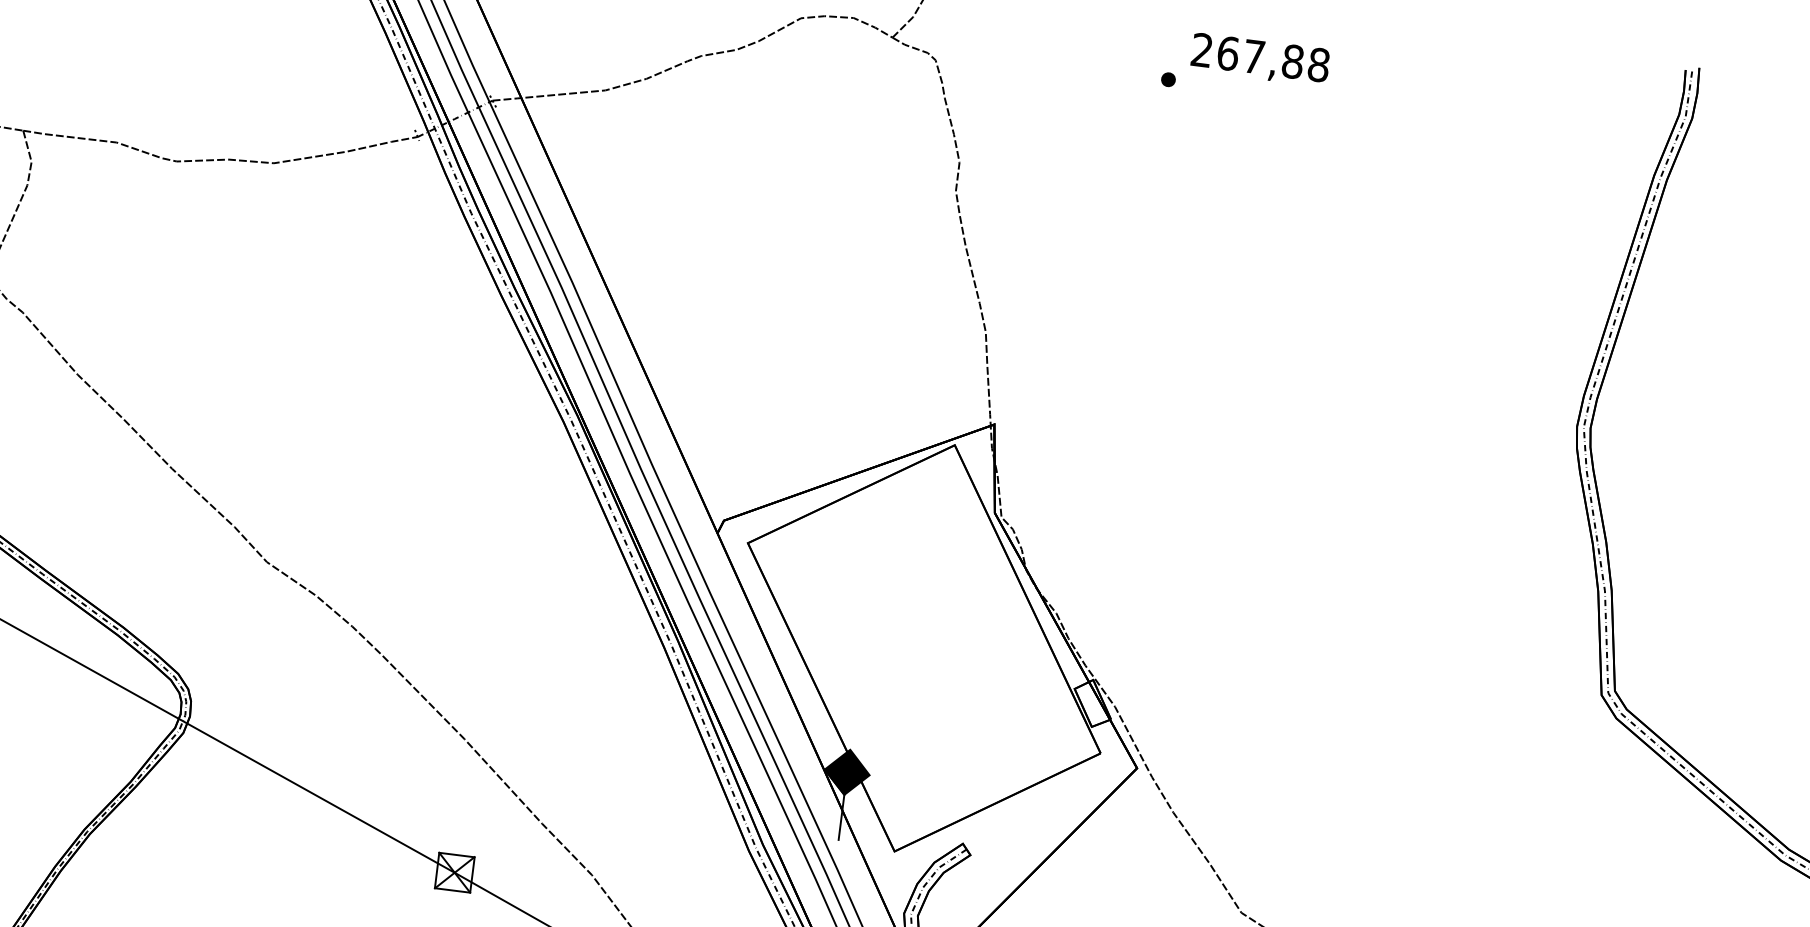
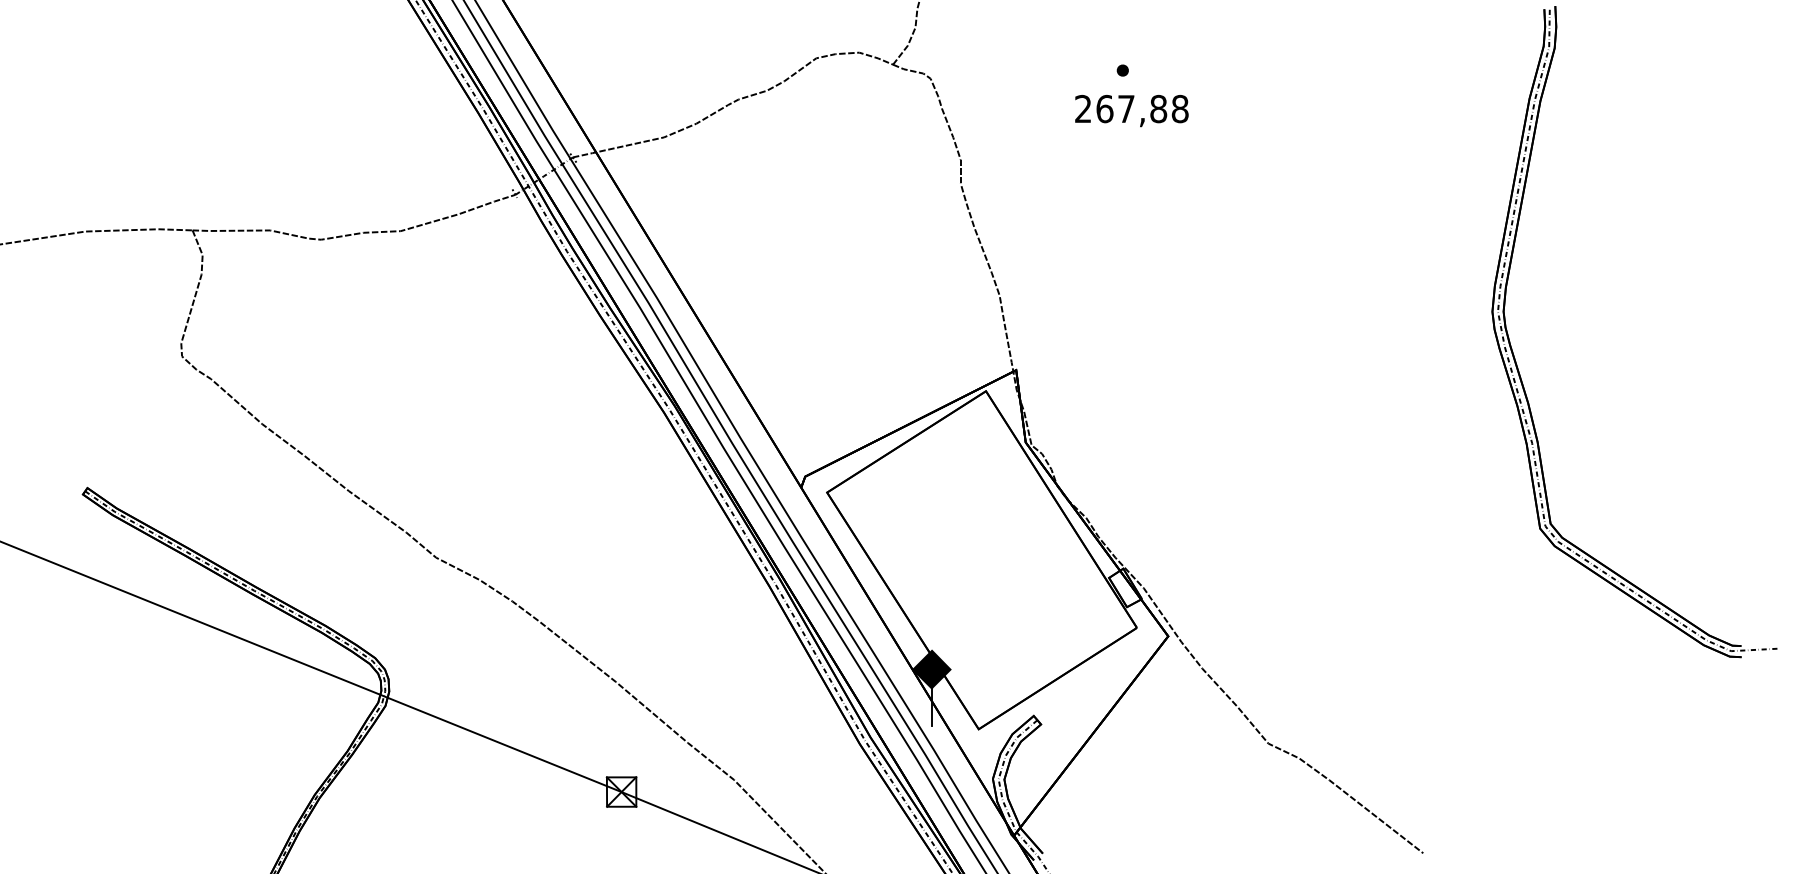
text: (1259, 60) -> (1131, 111), moved

